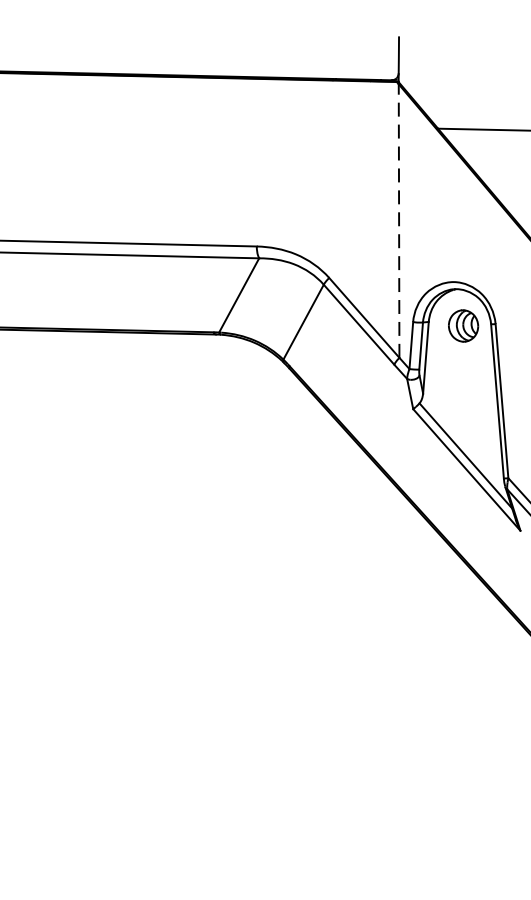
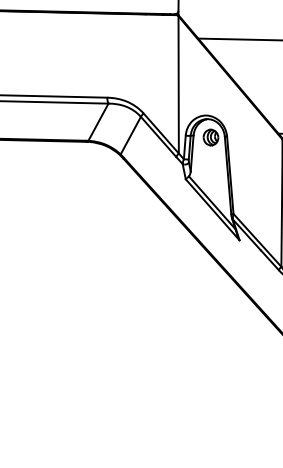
line: (398, 220) -> (178, 84), dashed -> solid

